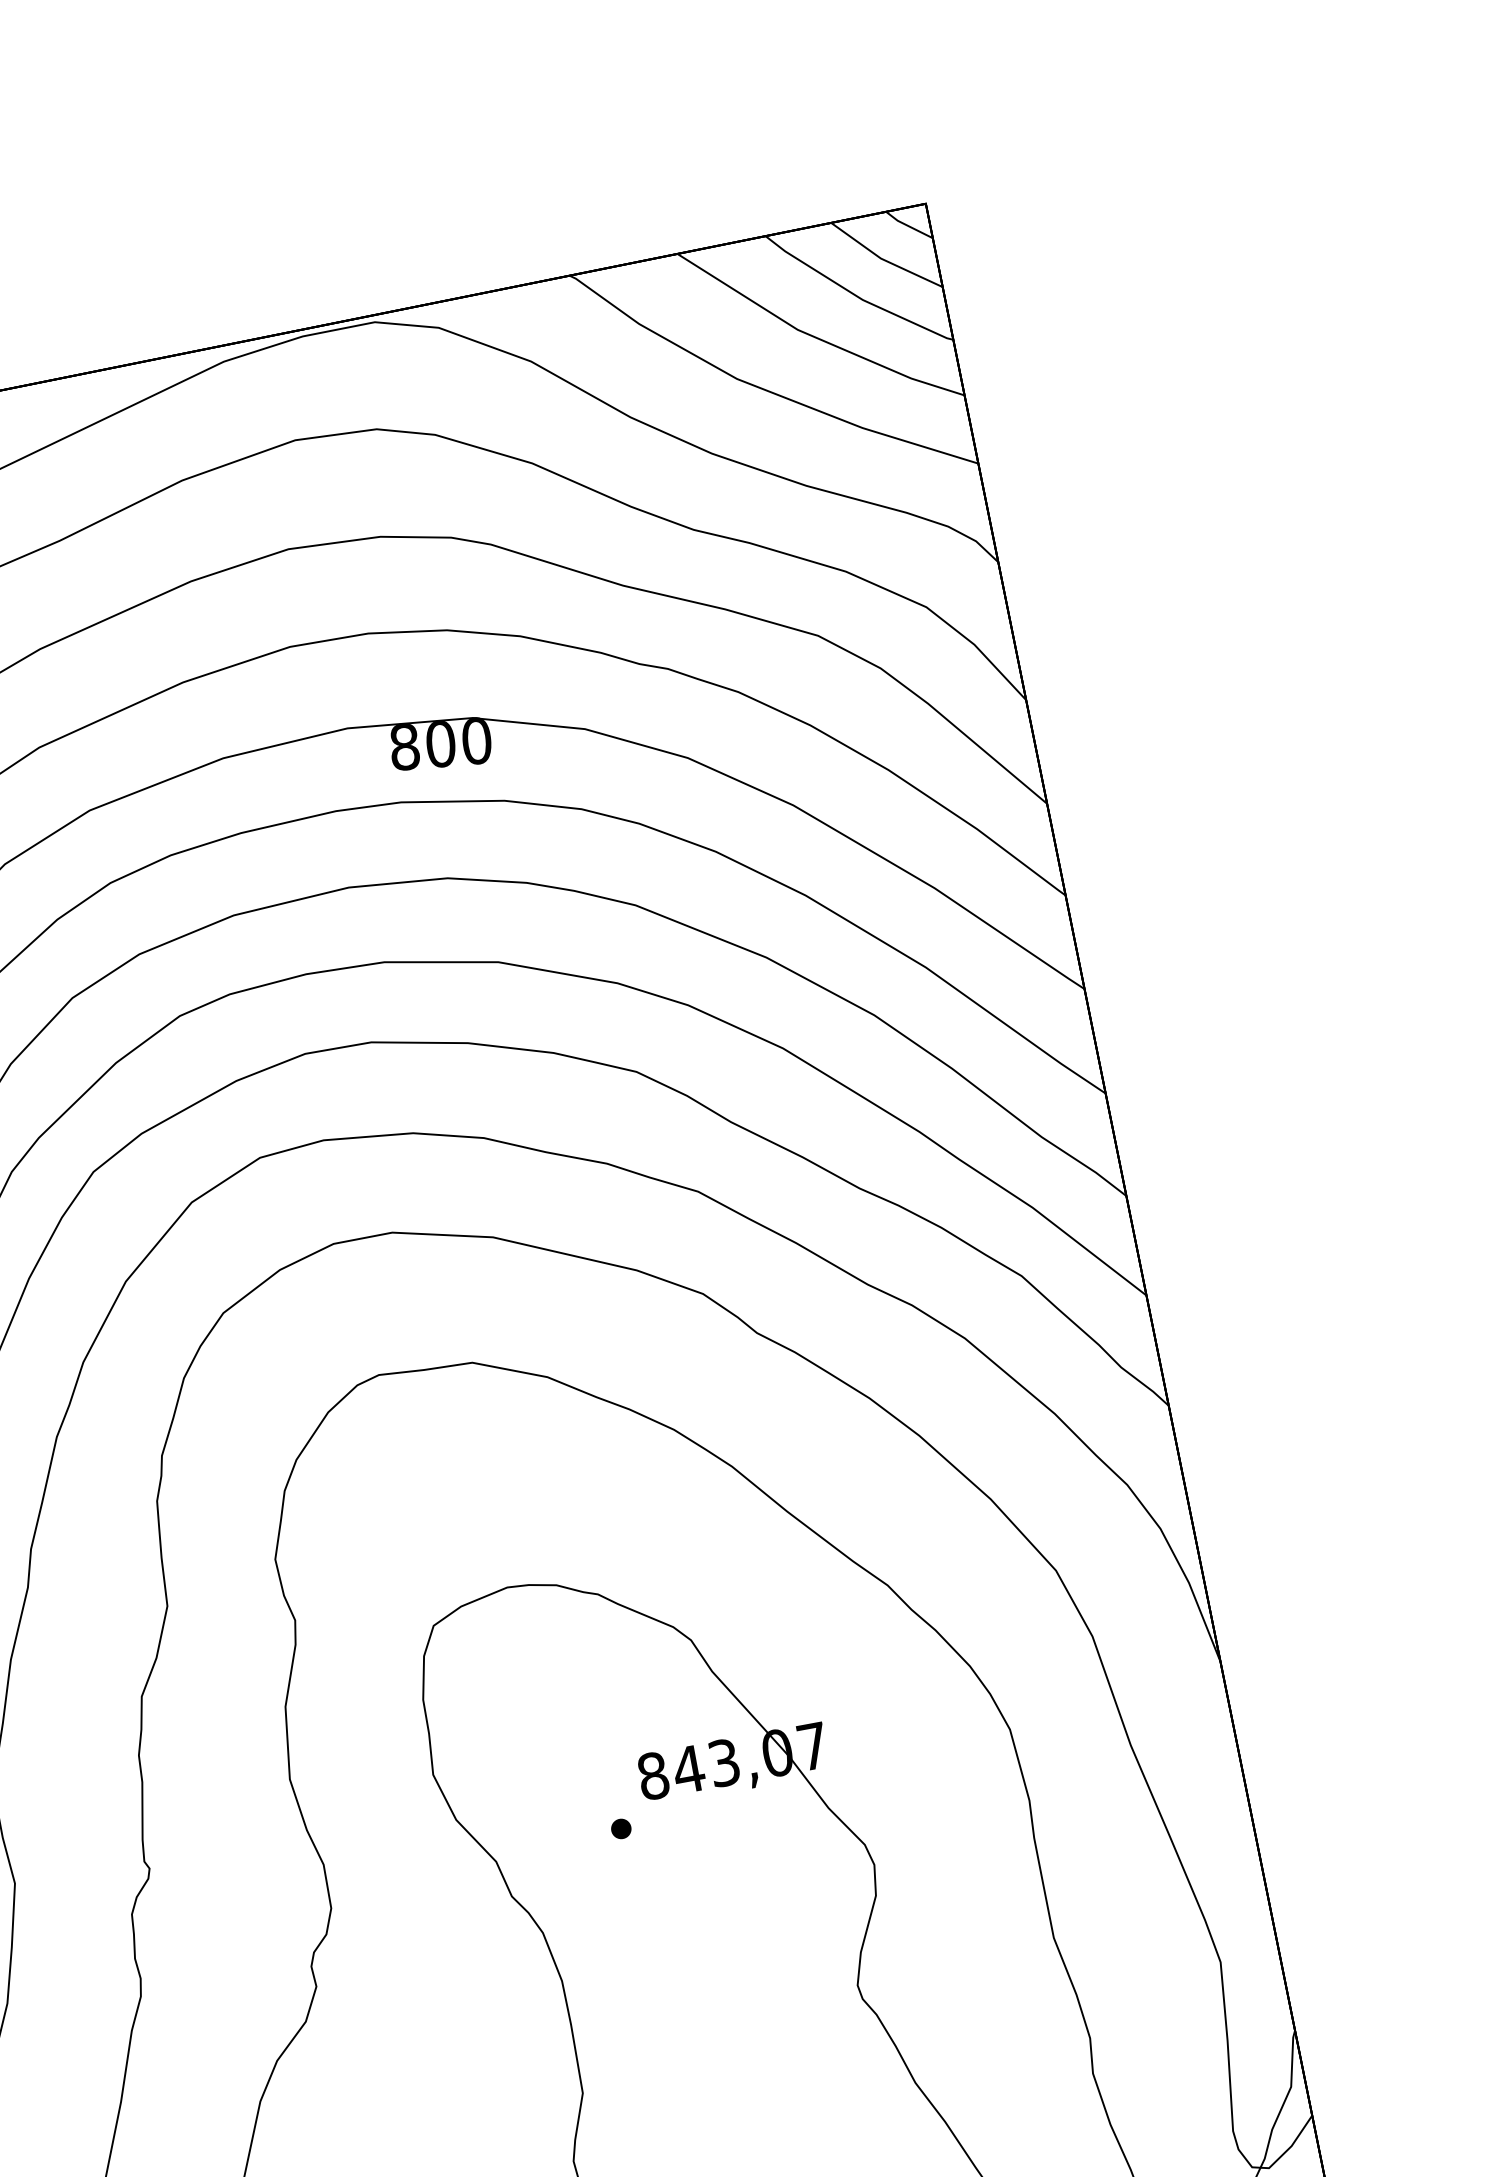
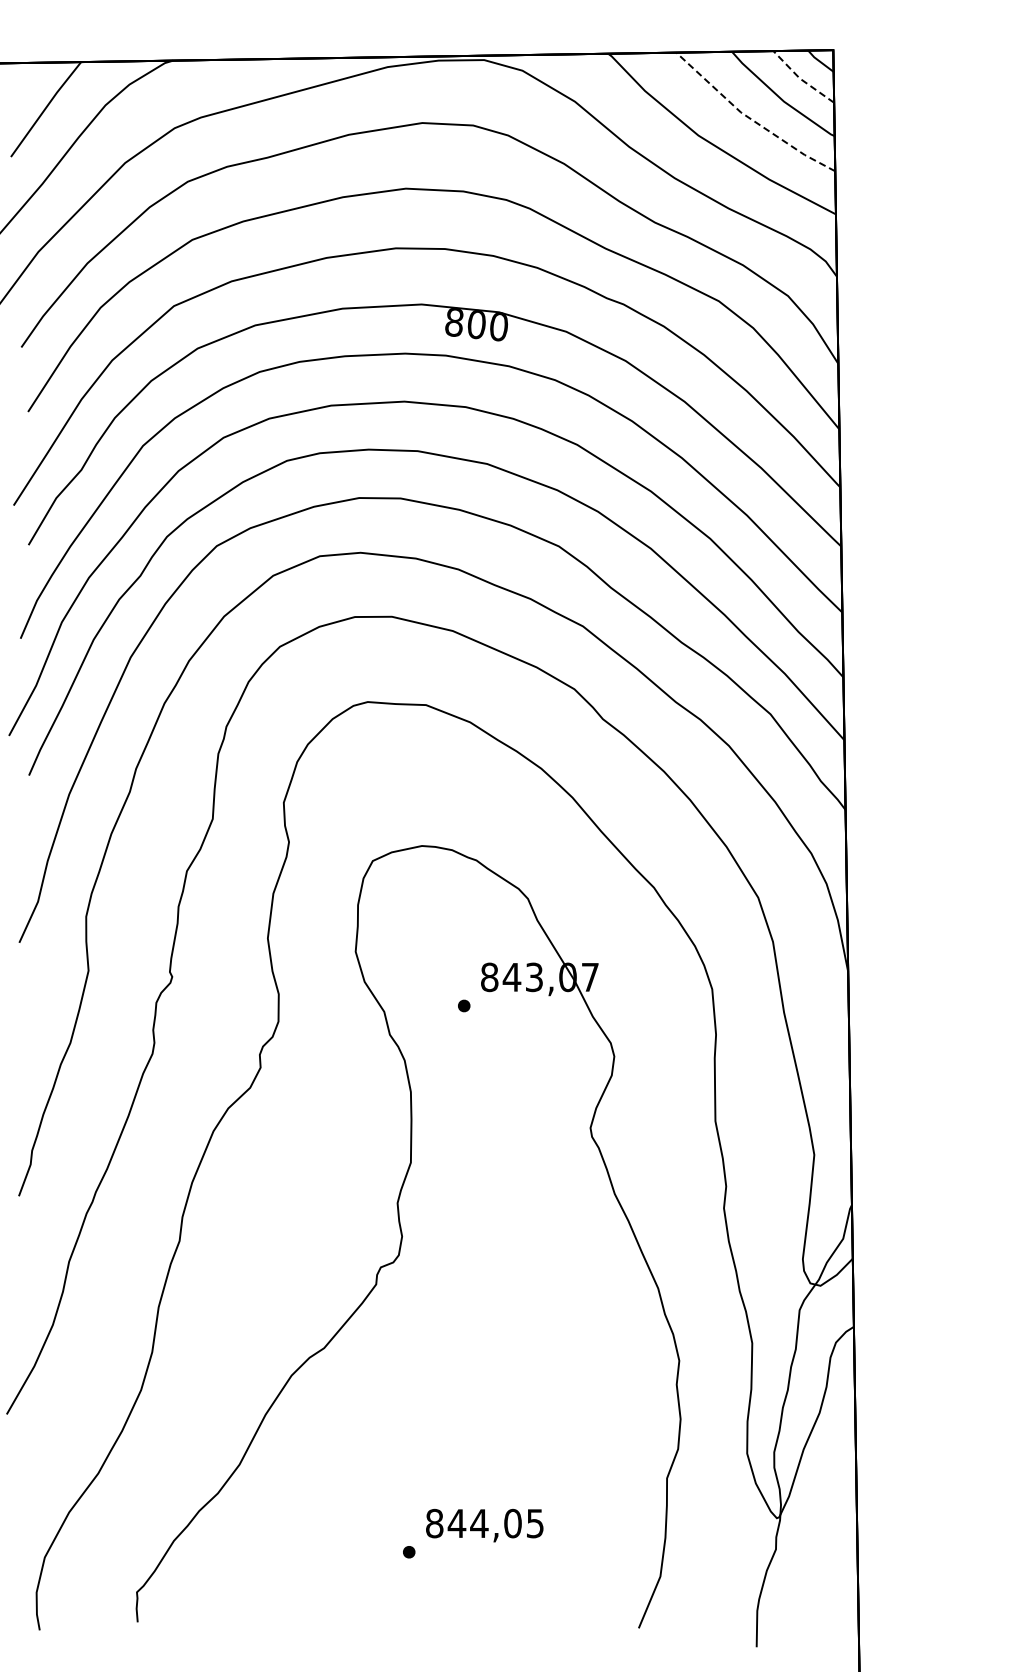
line: (884, 259) -> (801, 79), solid -> dashed
line: (814, 336) -> (750, 118), solid -> dashed

